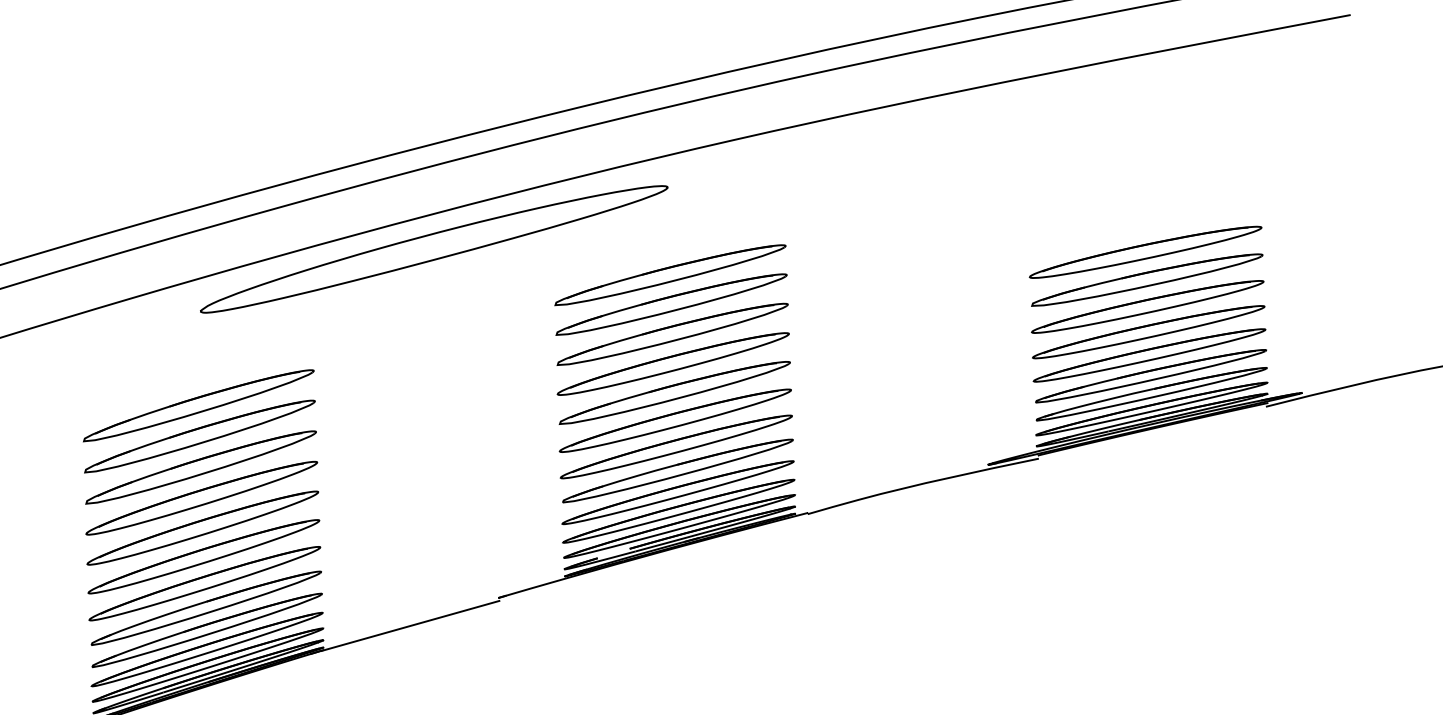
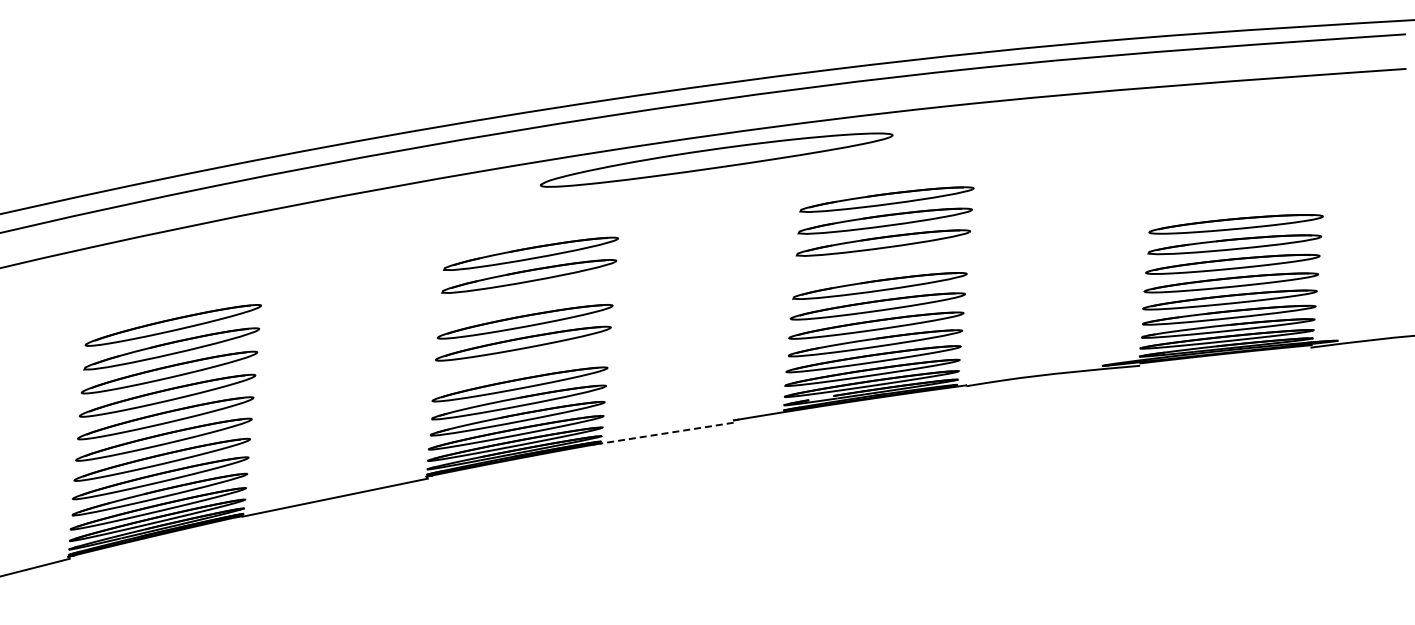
part: (673, 363) -> (881, 264), removed
part: (201, 466) -> (527, 298), removed
part: (203, 556) -> (521, 364), removed
line: (410, 626) -> (666, 433), solid -> dashed

